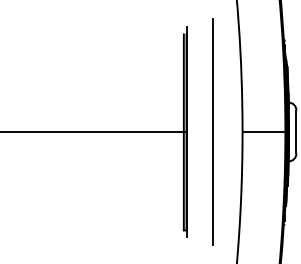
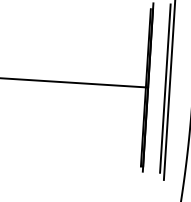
line: (208, 131) -> (165, 88), added

